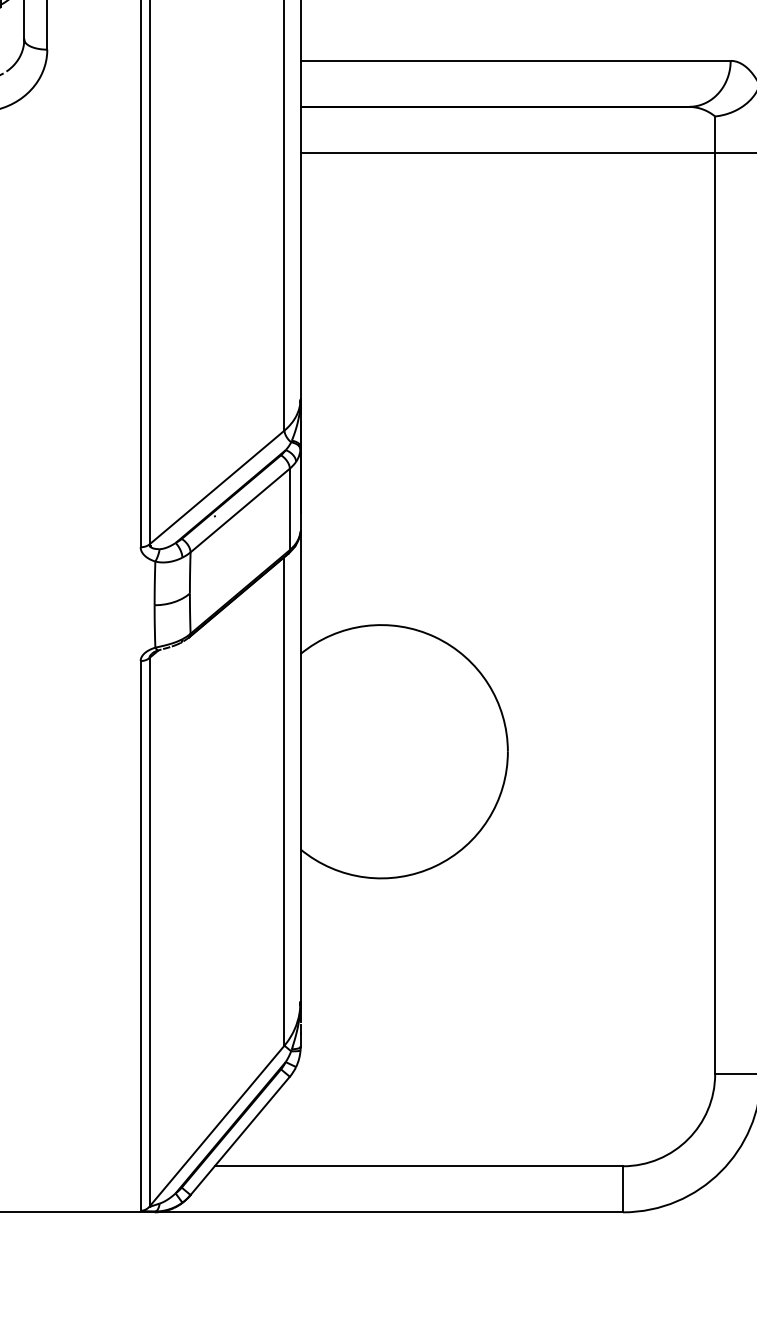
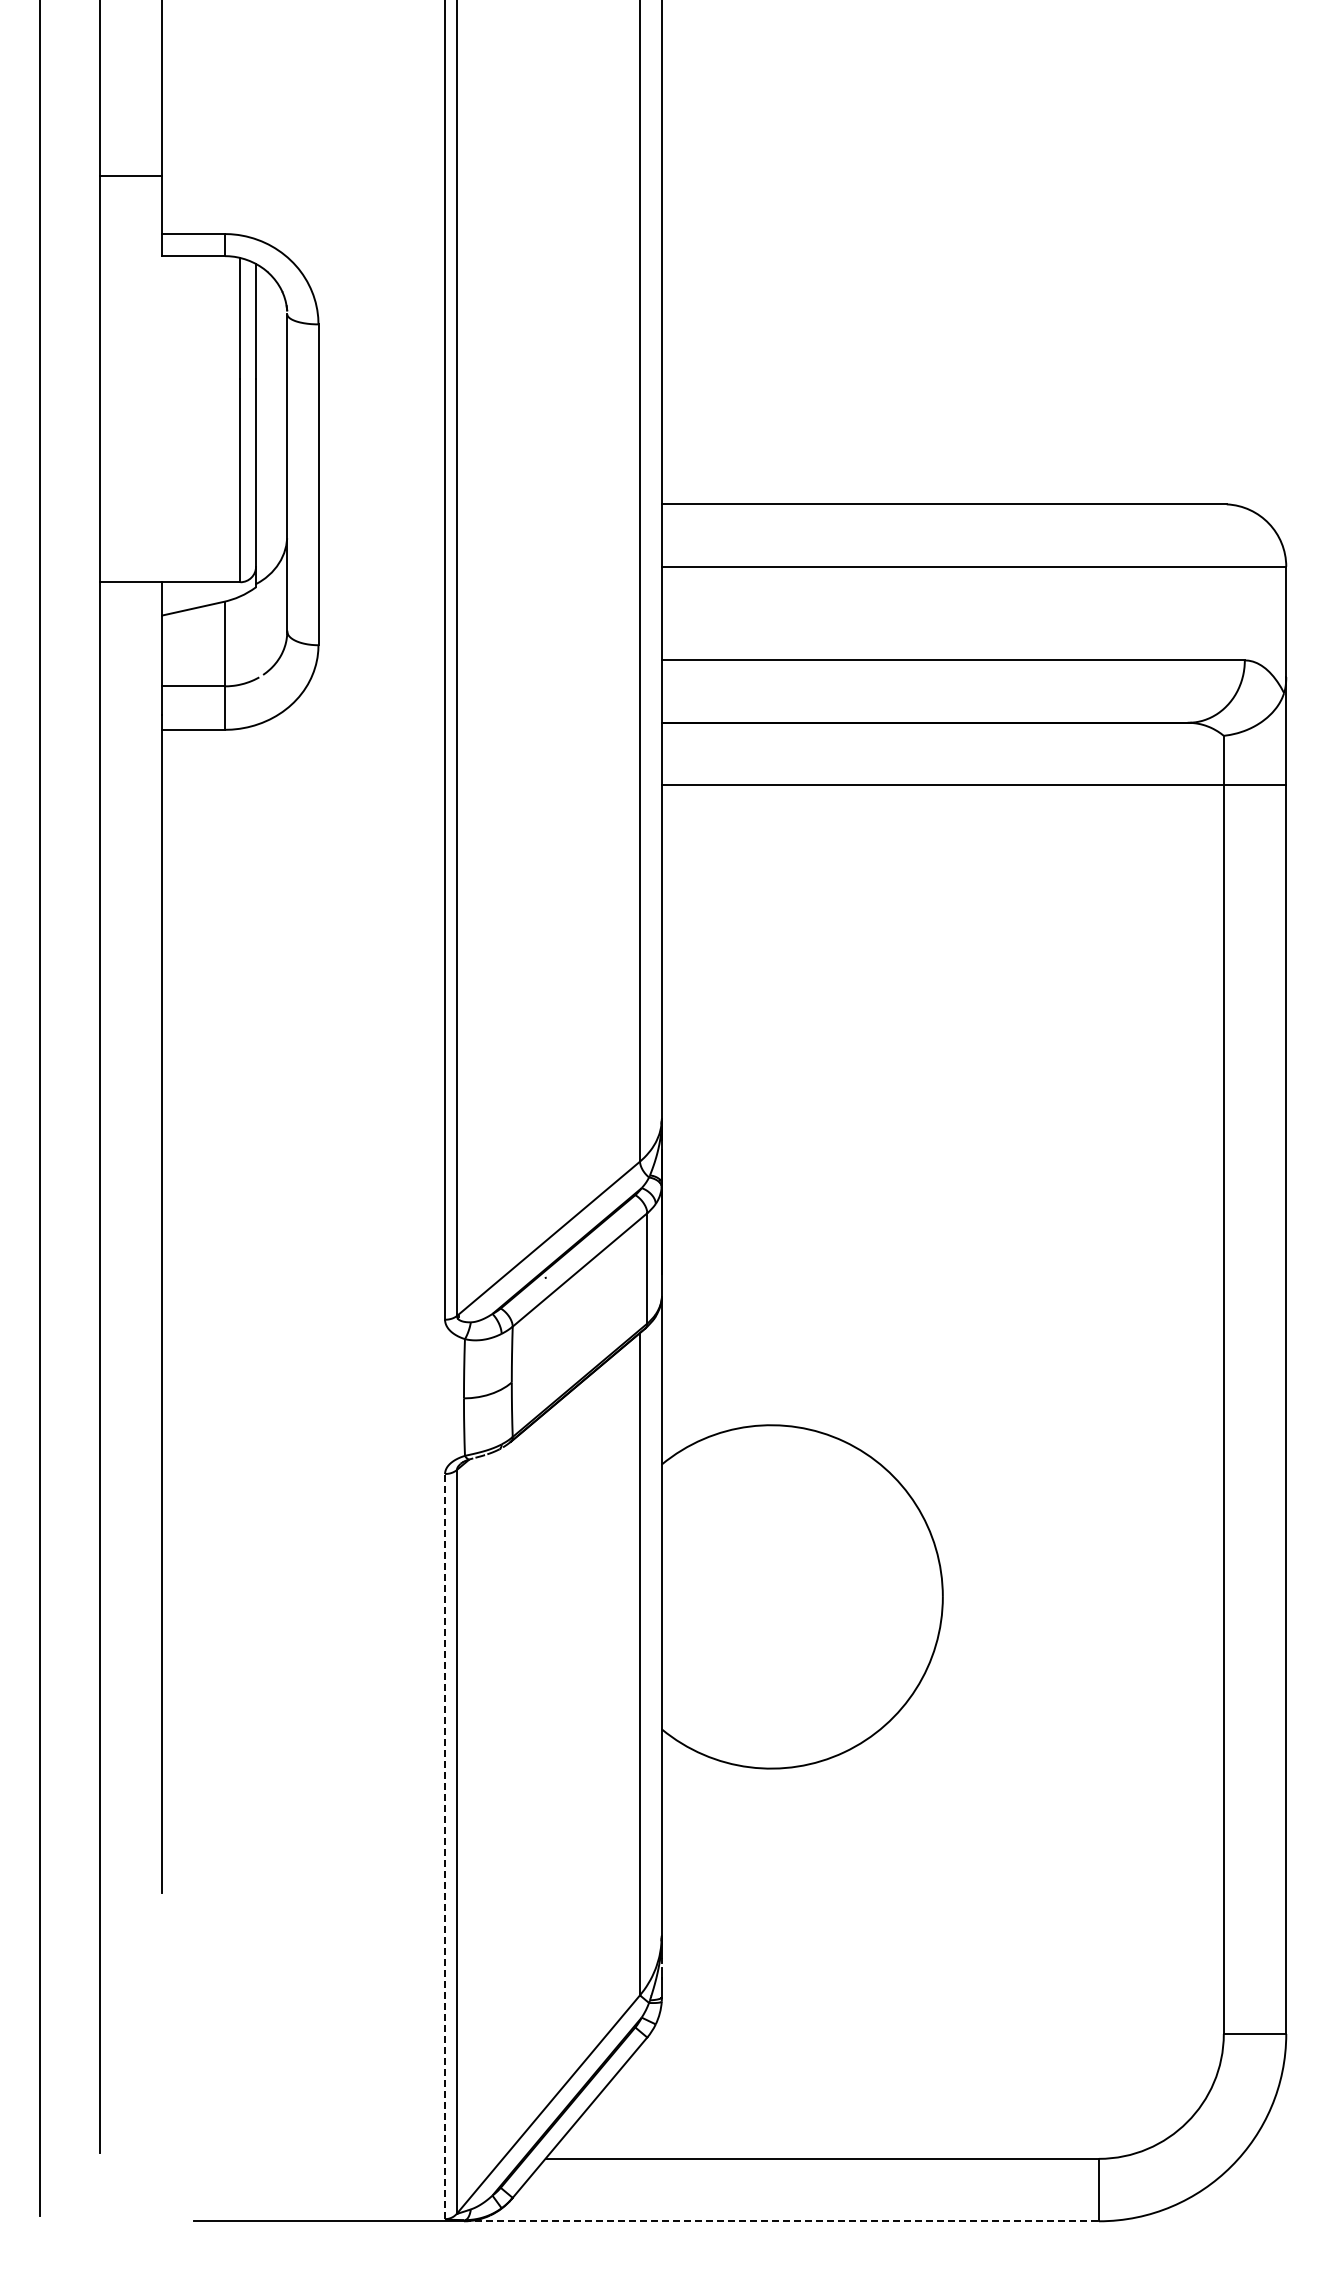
line: (140, 935) -> (445, 1846), solid -> dashed
line: (388, 1212) -> (781, 2221), solid -> dashed

